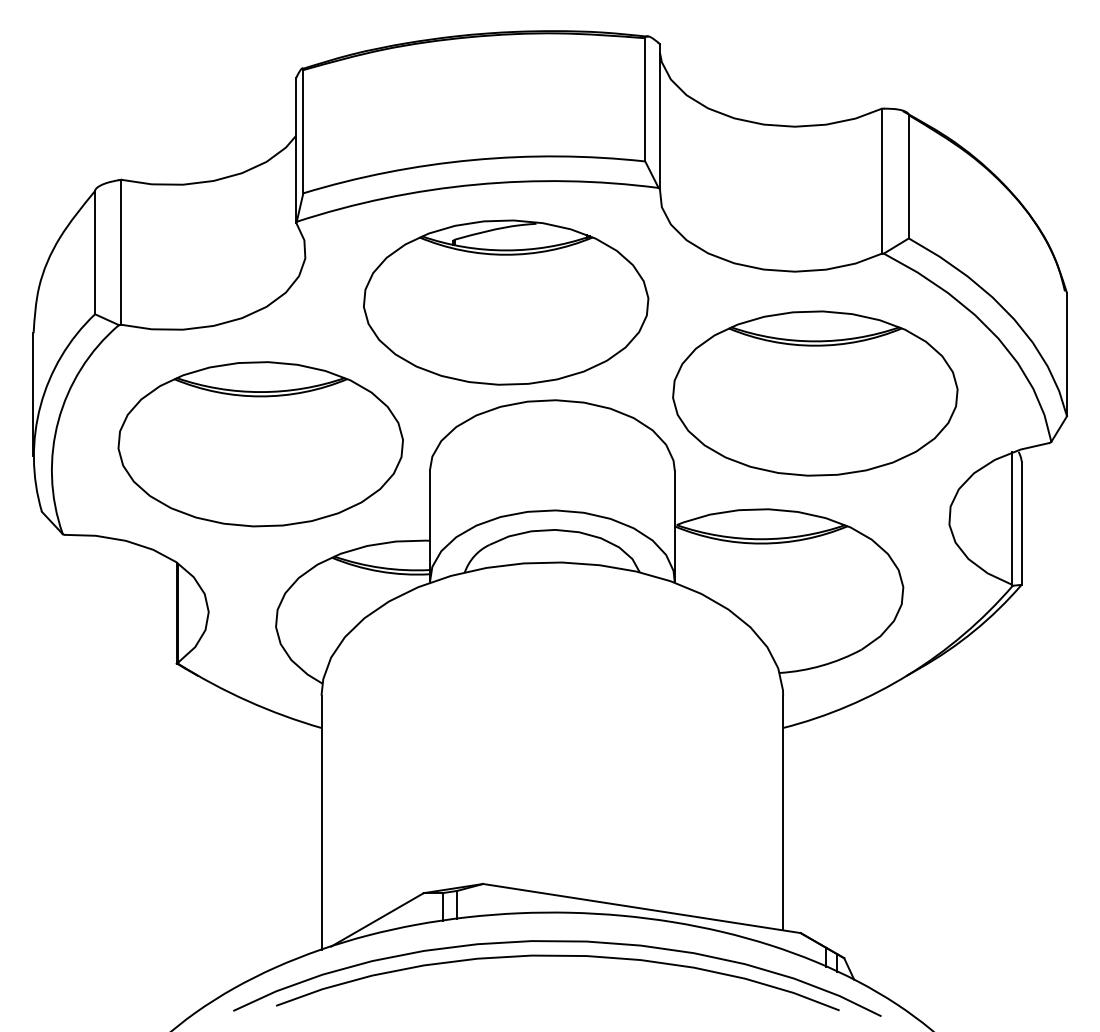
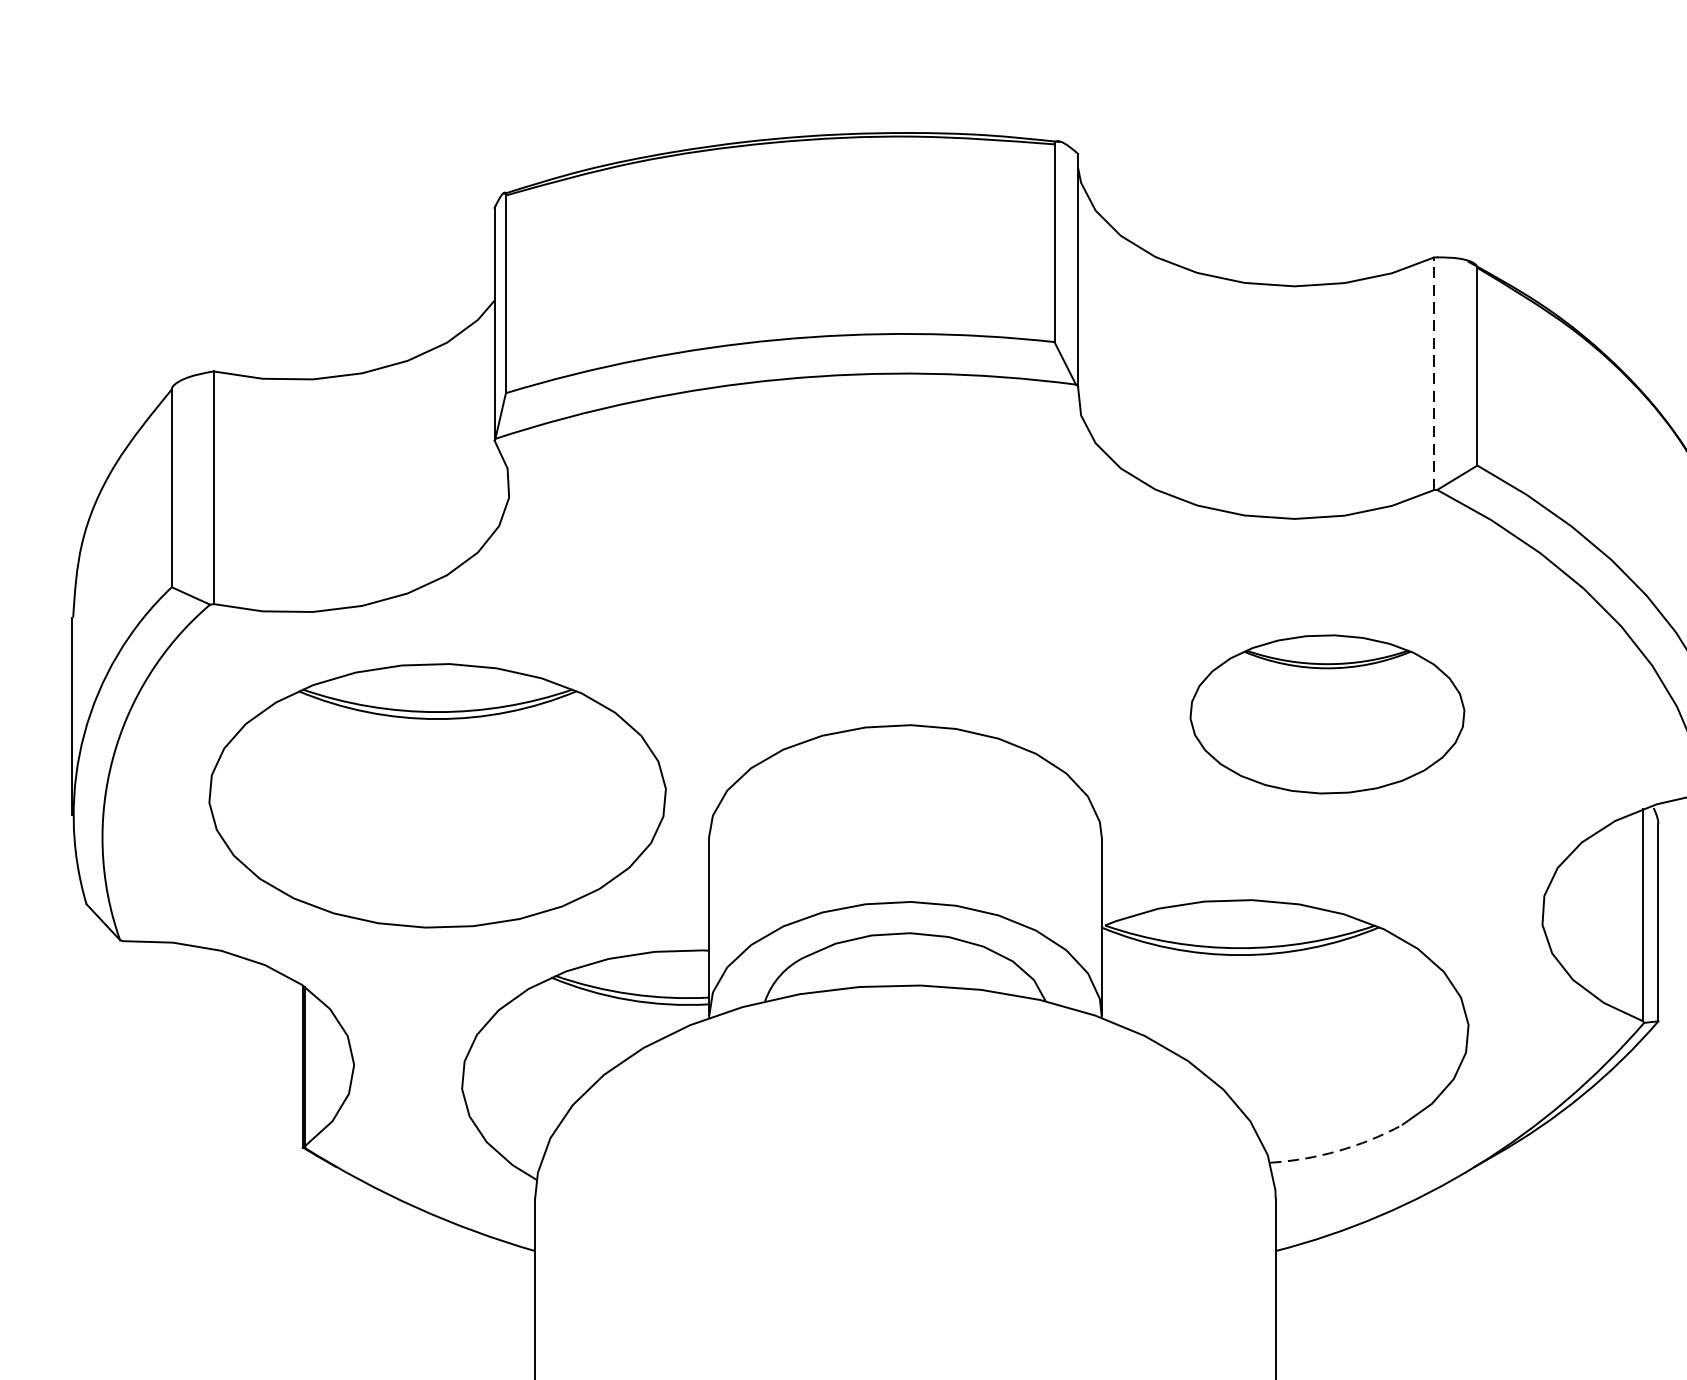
line: (881, 180) -> (1433, 372), solid -> dashed
part: (506, 302) -> (831, 568), removed
part: (815, 393) -> (1327, 714), size x0.6
arc: (822, 665) -> (1338, 1150), solid -> dashed

